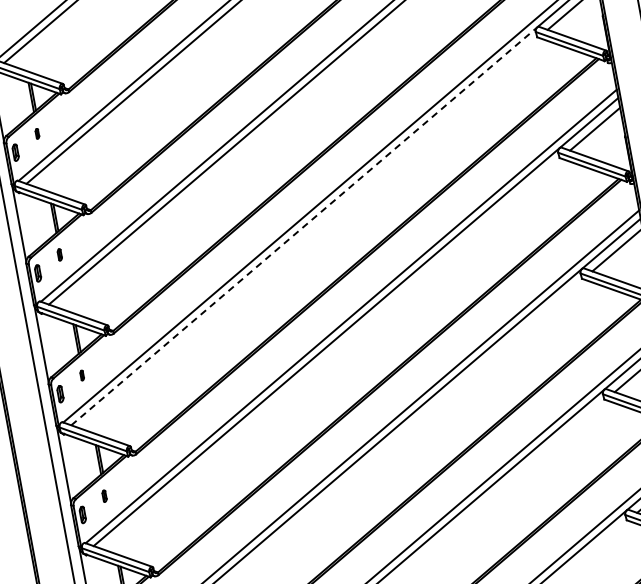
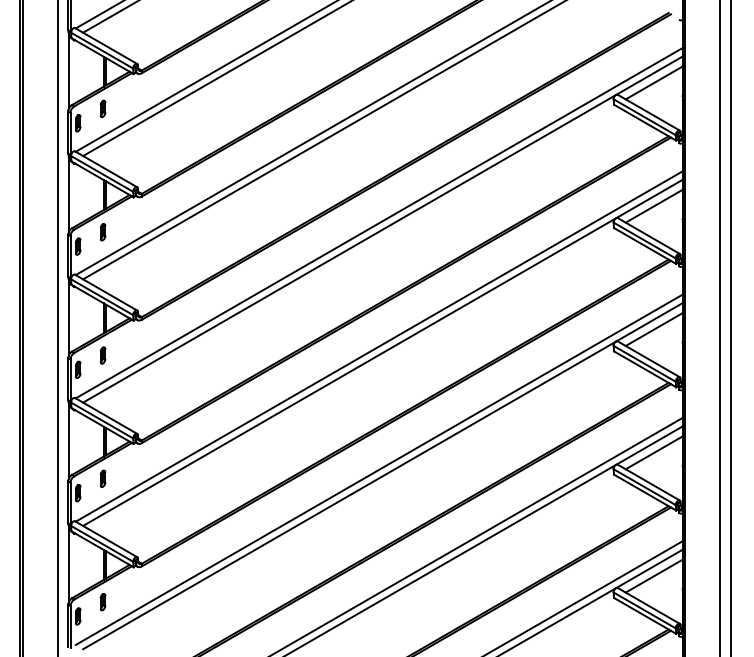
part: (36, 133) -> (102, 108), size x1.67
line: (304, 226) -> (349, 248), dashed -> solid
part: (59, 255) -> (102, 232), size x1.43
part: (81, 375) -> (102, 355), size x1.67
part: (104, 496) -> (102, 478), size x1.43

